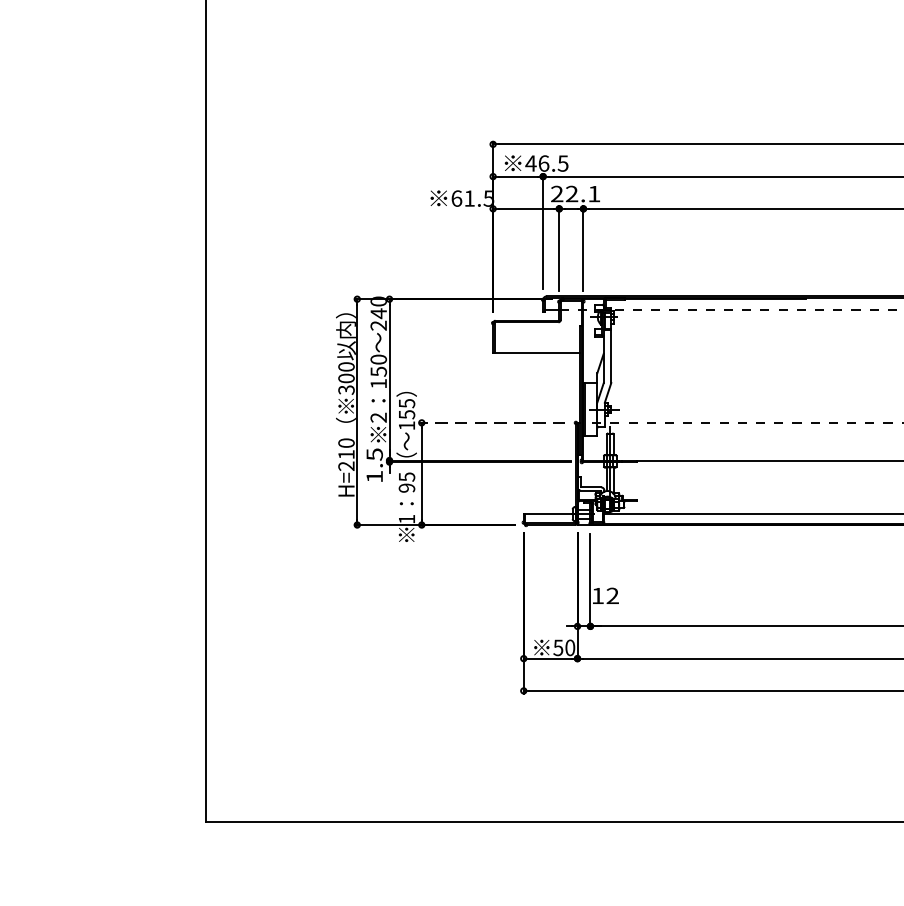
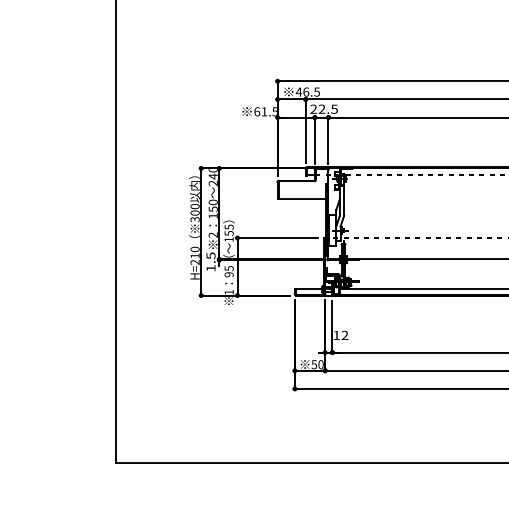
text: (594, 192) -> (334, 108), 22.1 -> 22.5
line: (491, 423) -> (276, 238), dashed -> solid

